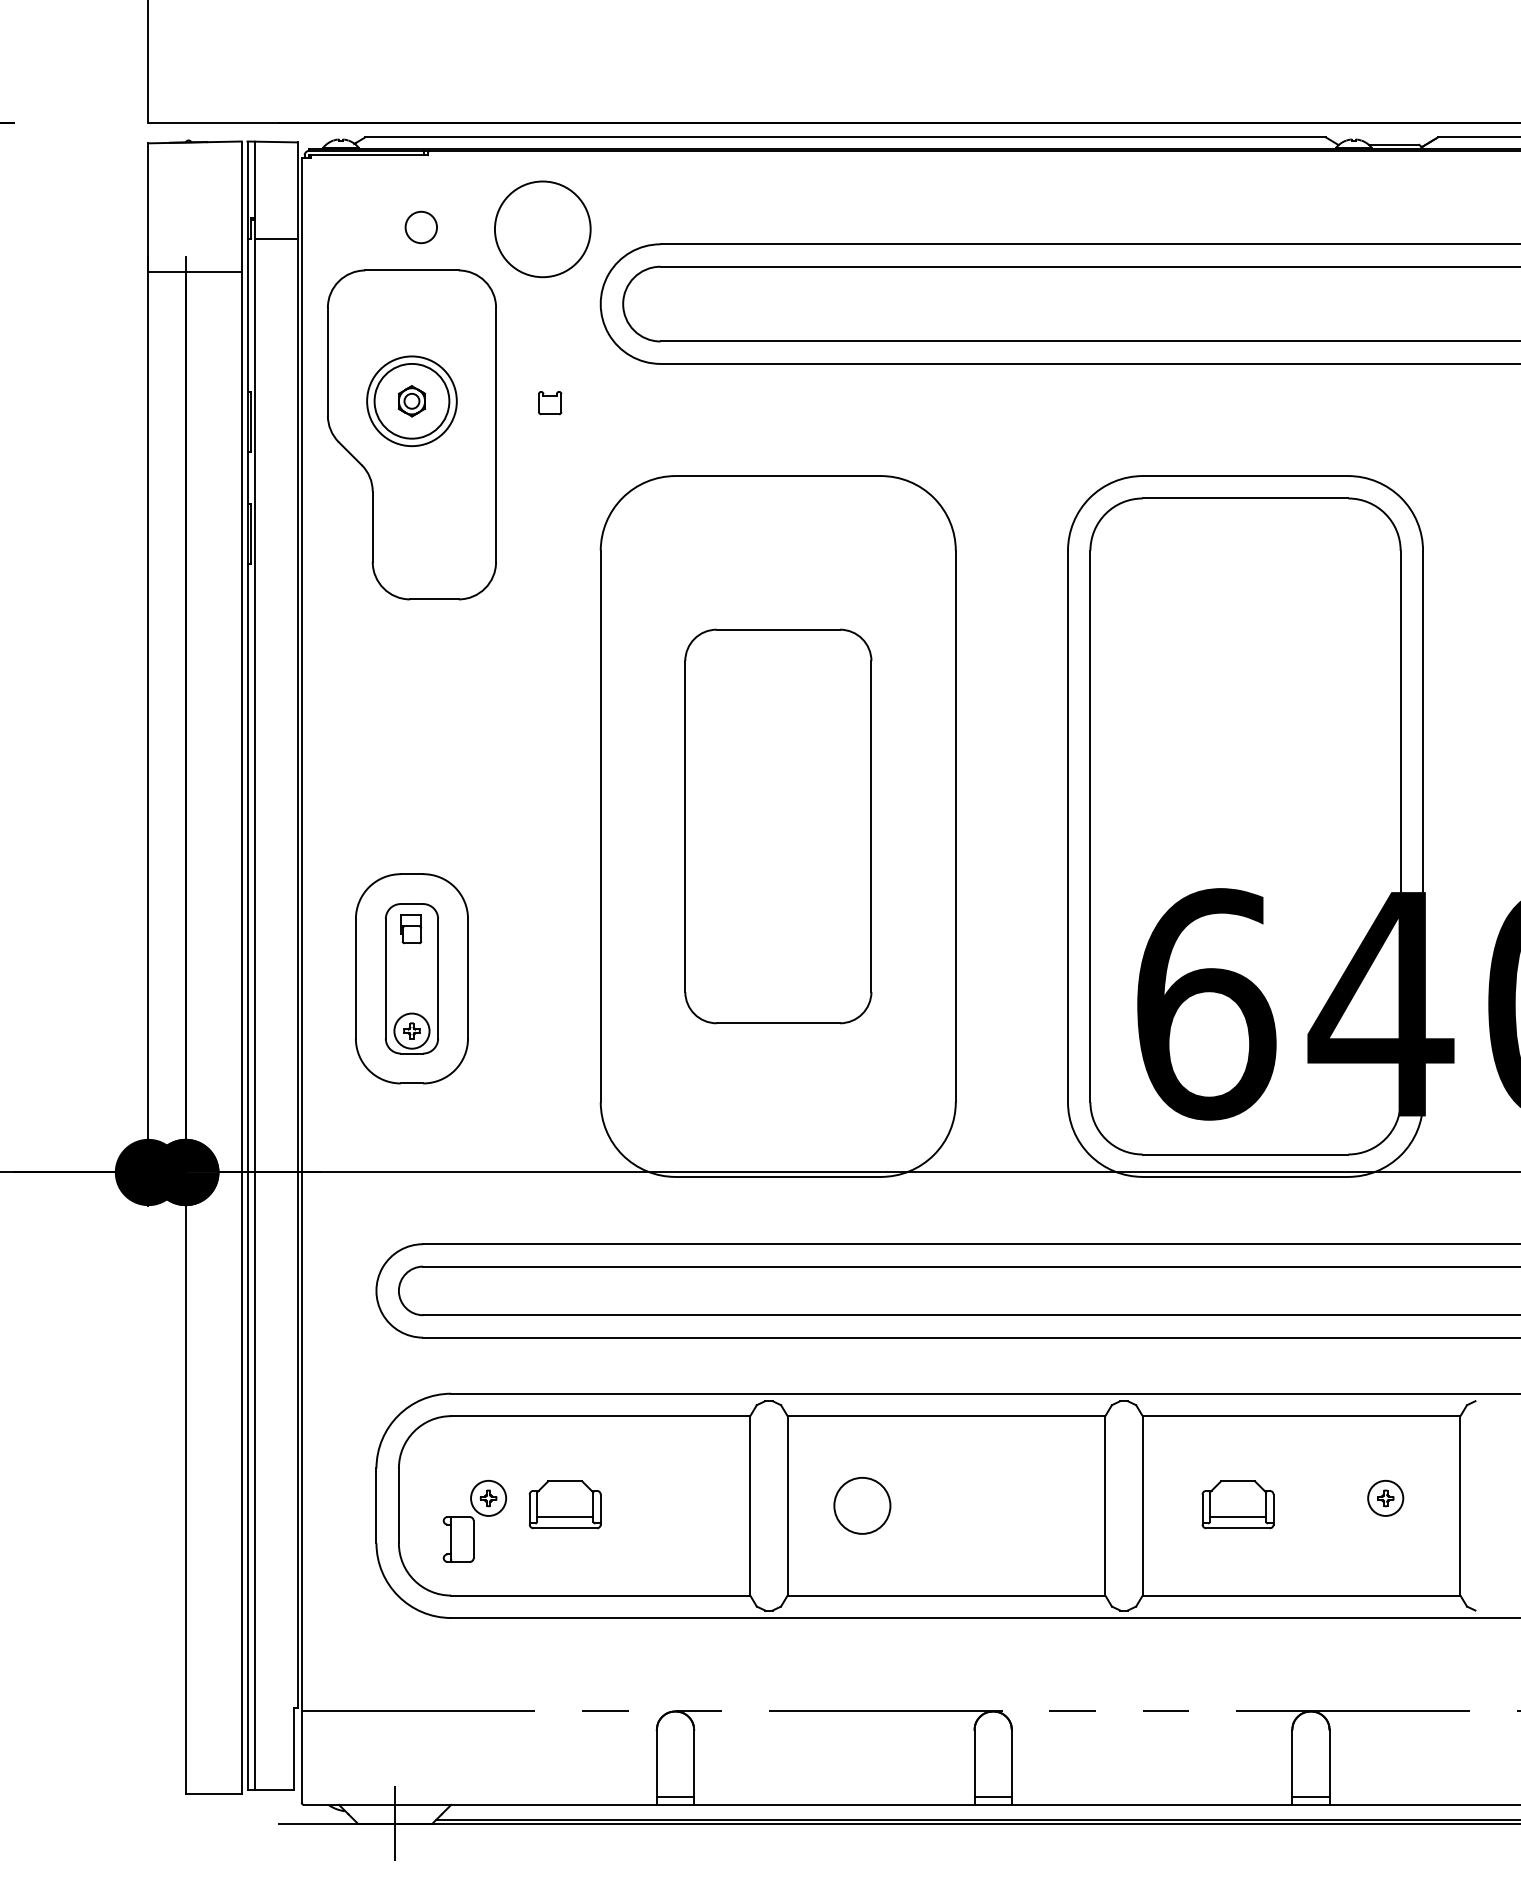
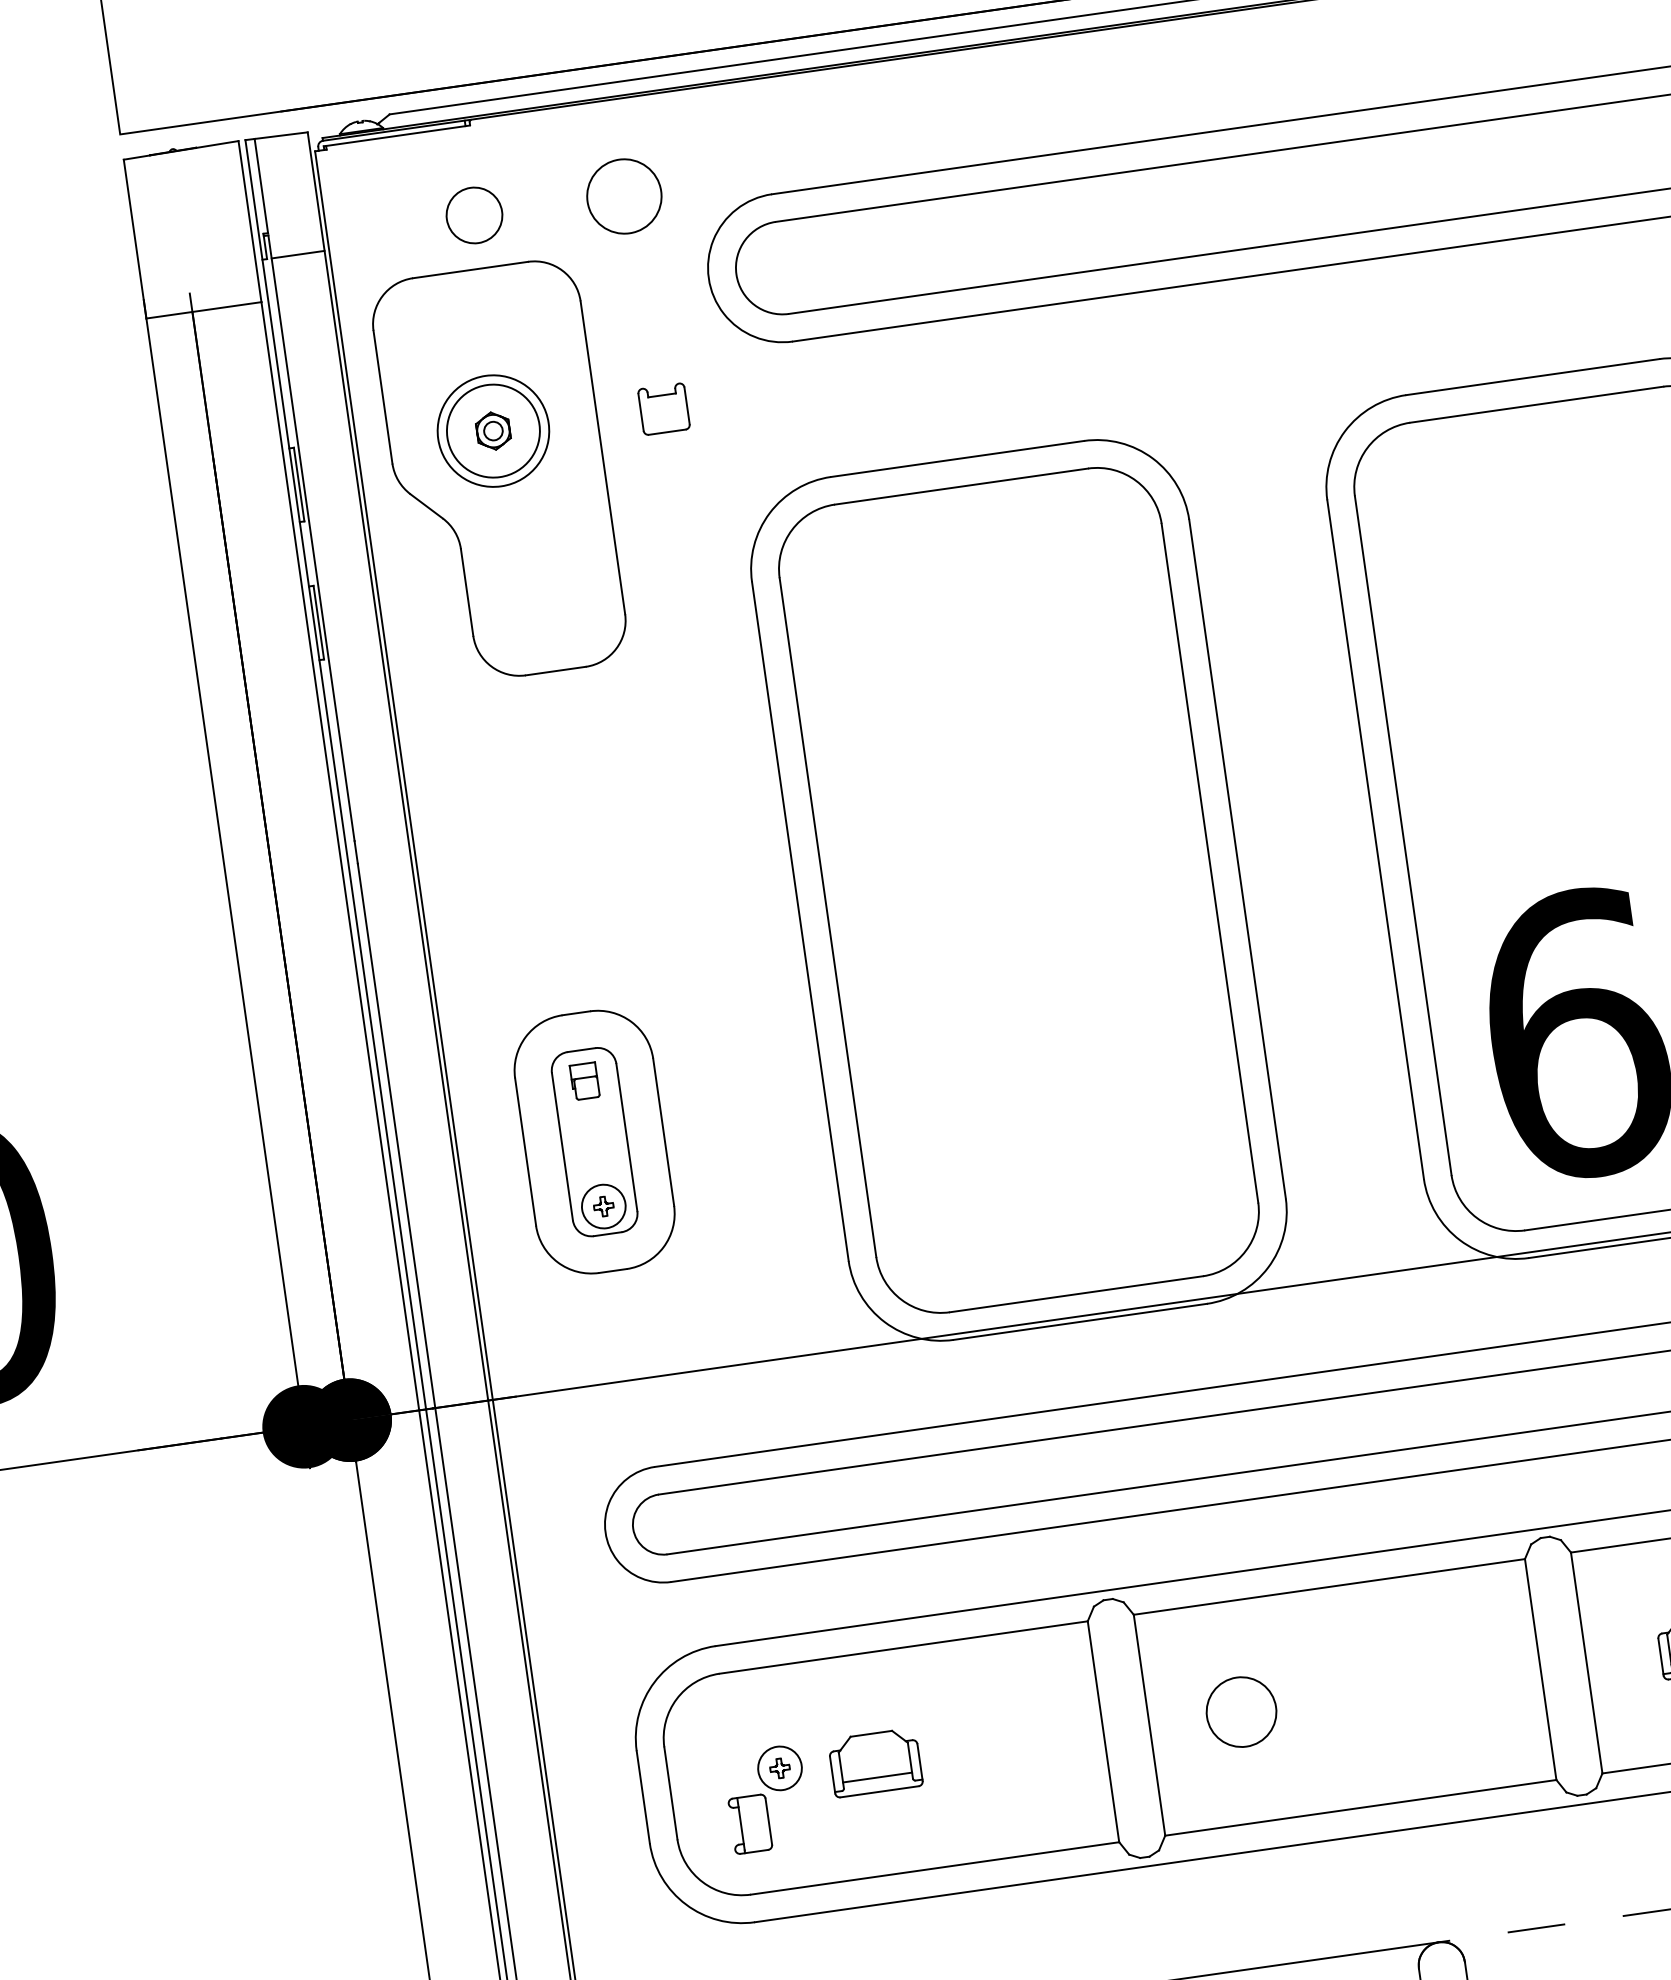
circle: (420, 227) -> (473, 215), size x1.43
circle: (542, 229) -> (624, 196), size x0.62
part: (549, 402) -> (662, 408), size x1.67
part: (778, 826) -> (1019, 890), size x1.67

